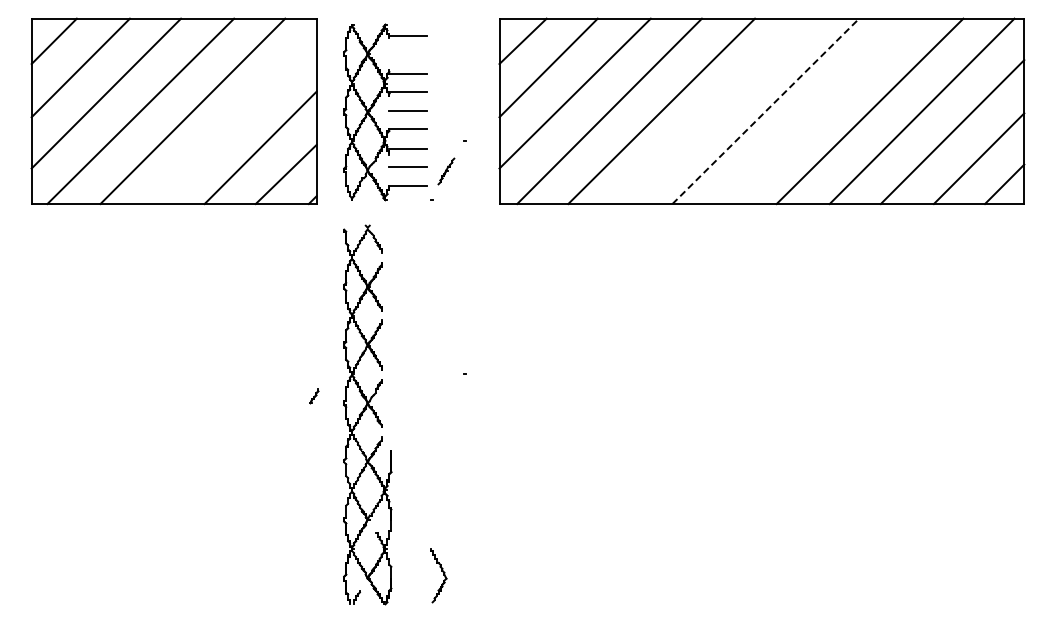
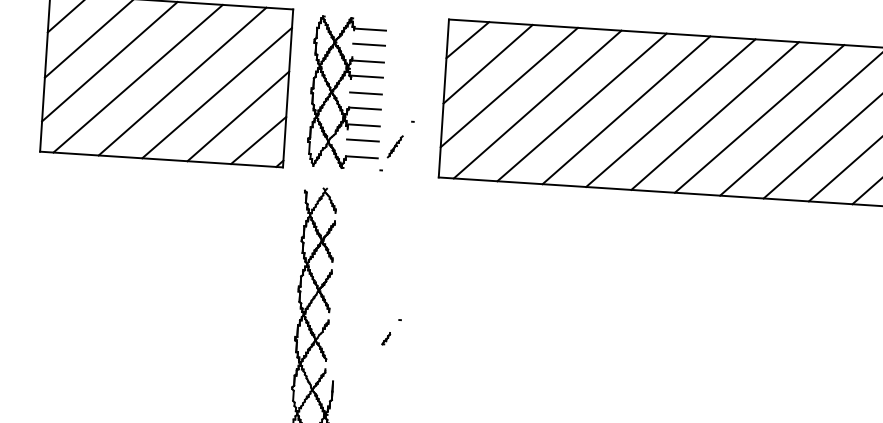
line: (407, 53) -> (368, 44), added
line: (713, 111) -> (626, 110), added
line: (765, 111) -> (670, 113), dashed -> solid
line: (817, 111) -> (714, 116), added
line: (233, 122) -> (216, 93), added
line: (314, 396) -> (386, 338), moved

